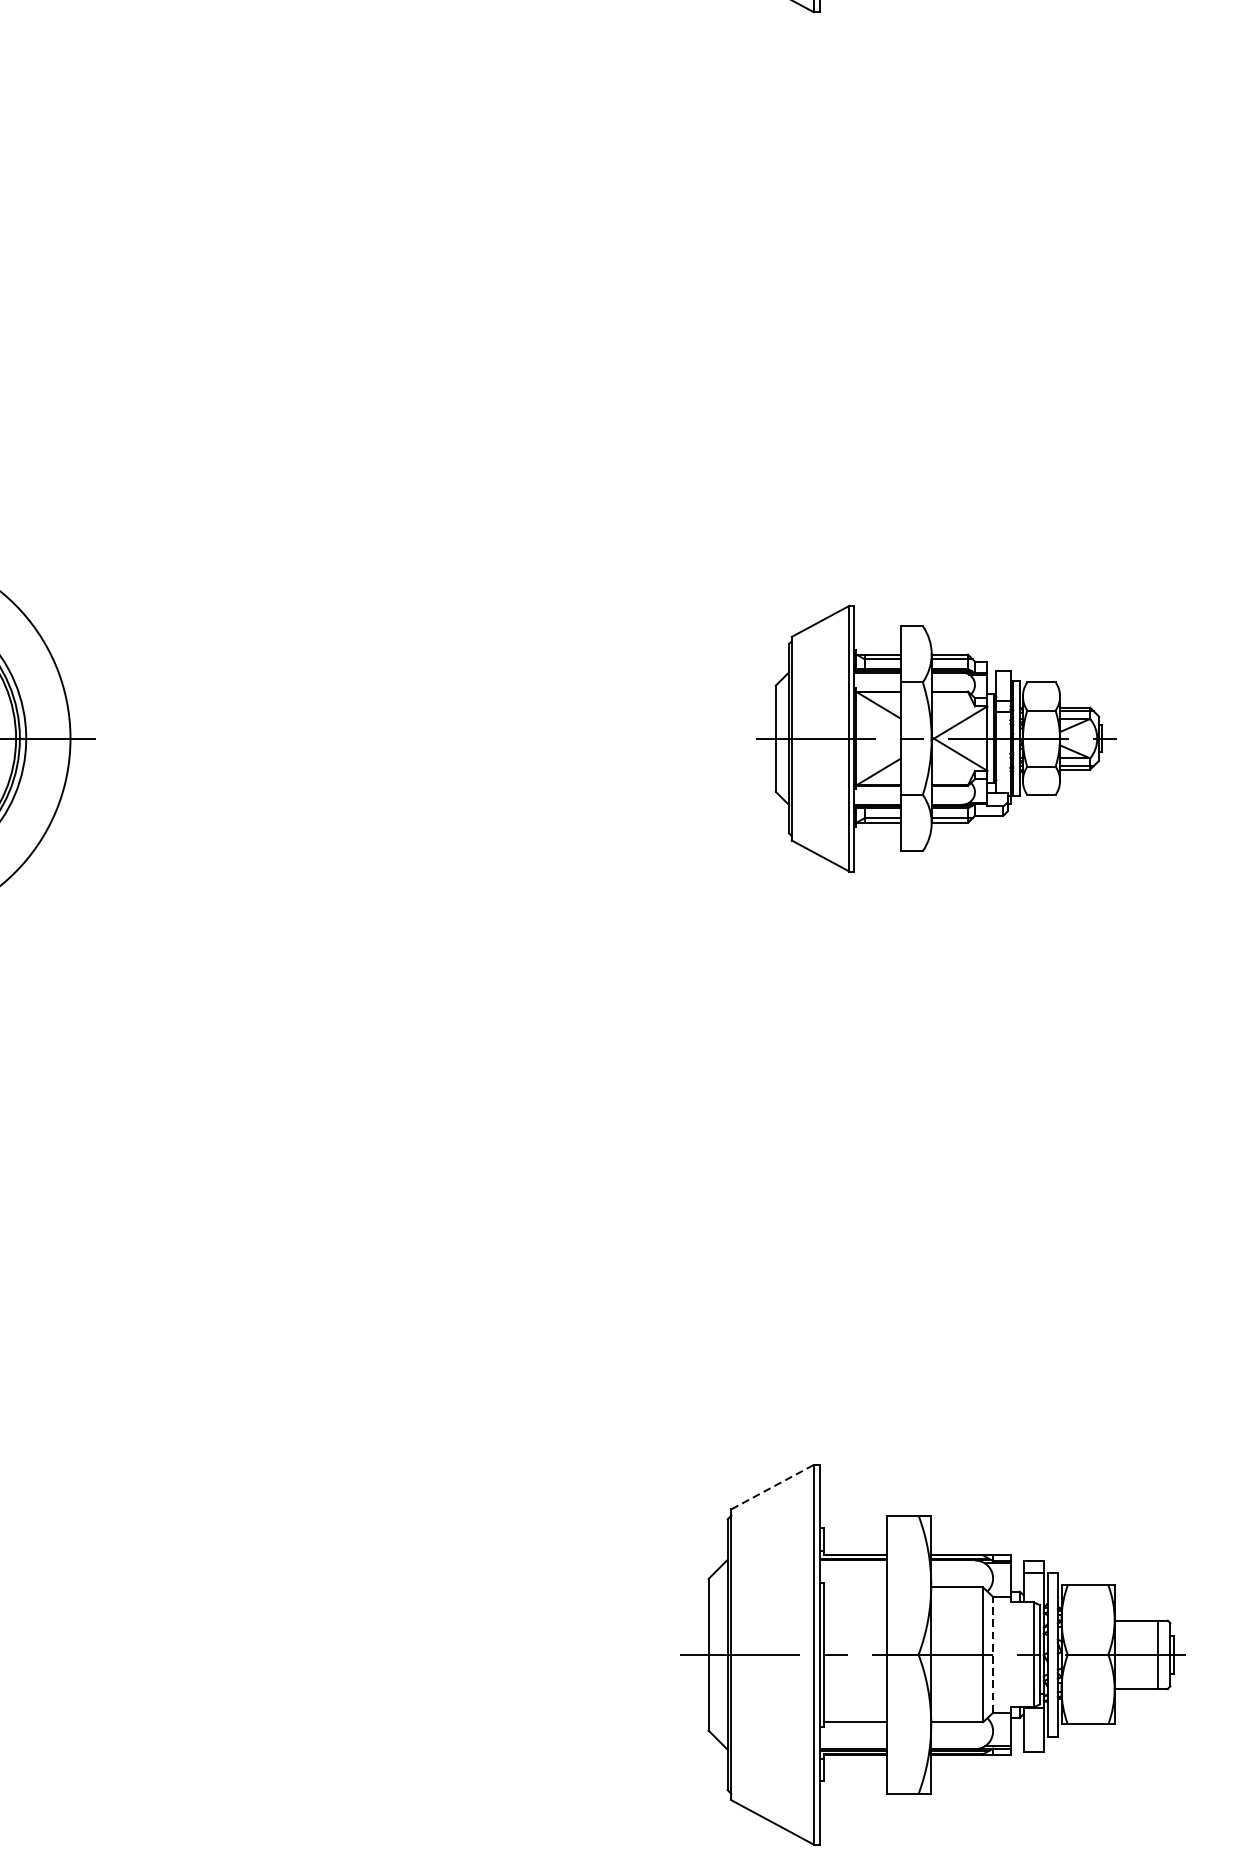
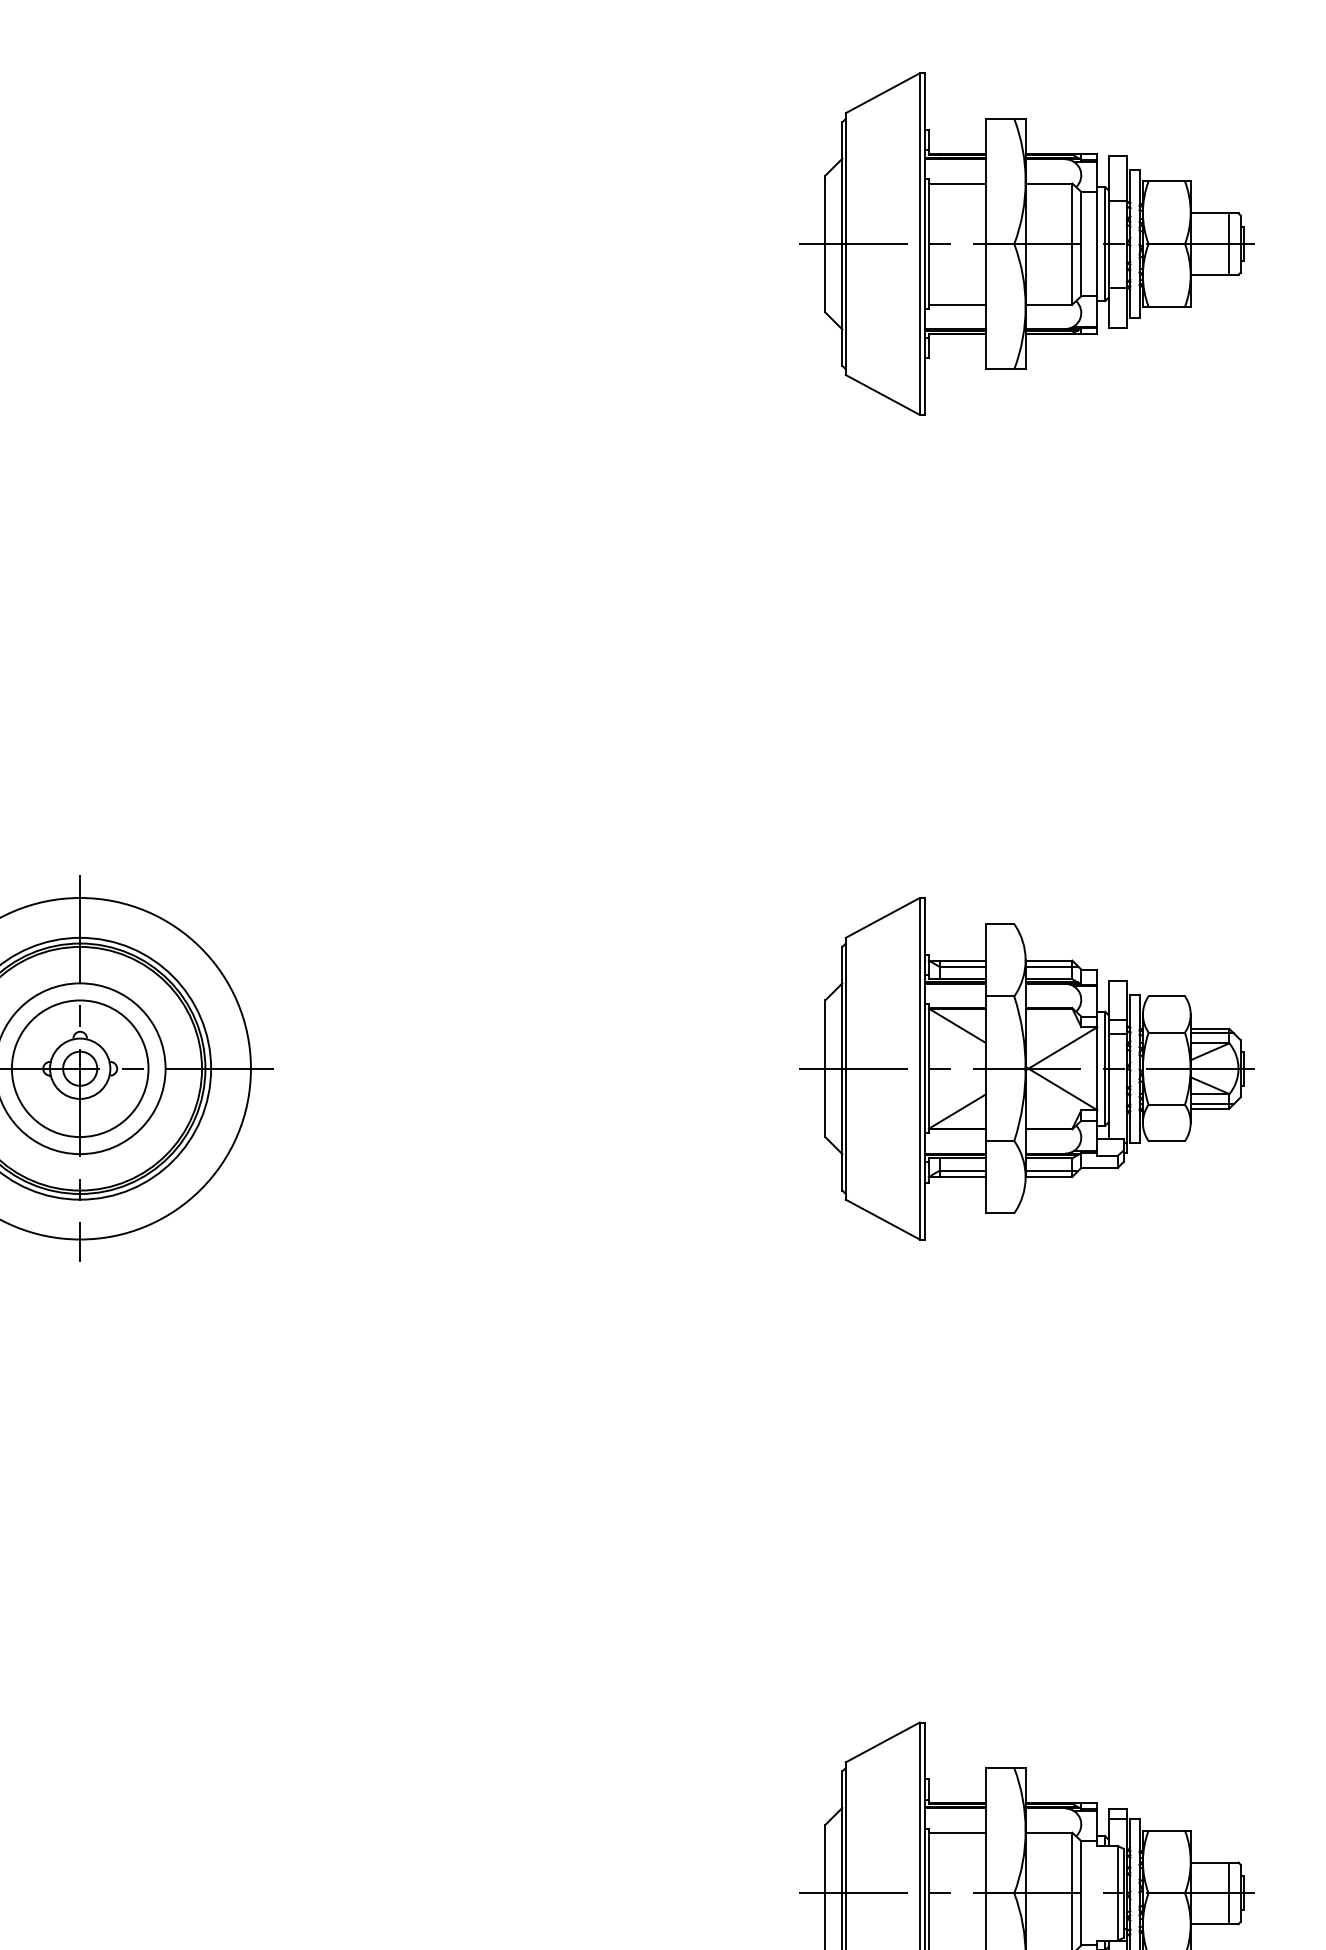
part: (932, 738) -> (1026, 1068), size x1.43
line: (773, 1487) -> (883, 1742), dashed -> solid
line: (854, 1587) -> (956, 1832), added
line: (993, 1653) -> (1081, 1892), dashed -> solid

